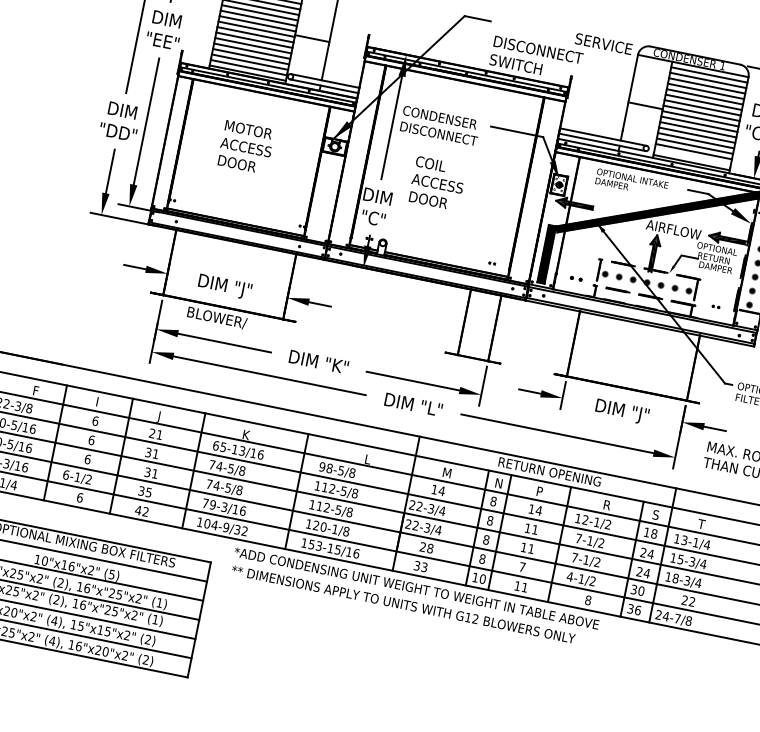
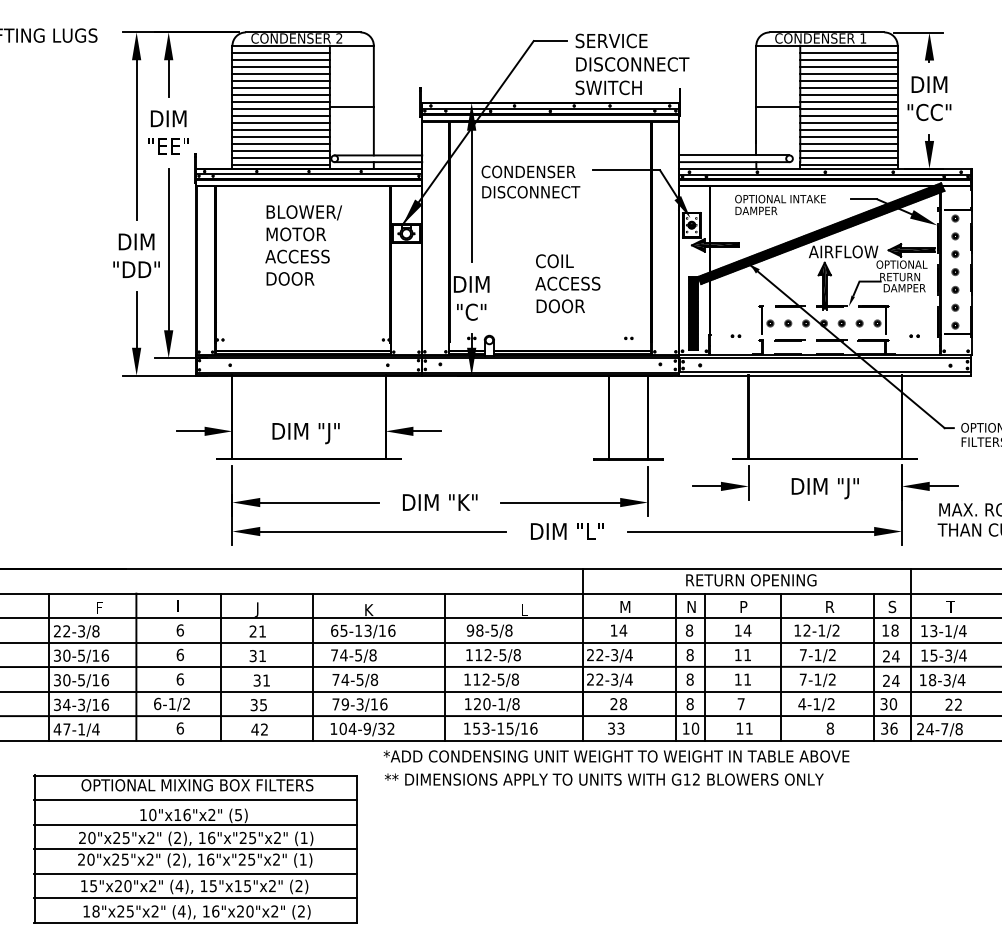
text: (603, 43) -> (611, 40), moved
line: (692, 156) -> (848, 157), added
text: (437, 183) -> (567, 283), moved
part: (576, 278) -> (735, 335), size x0.62
text: (216, 317) -> (303, 212), moved

